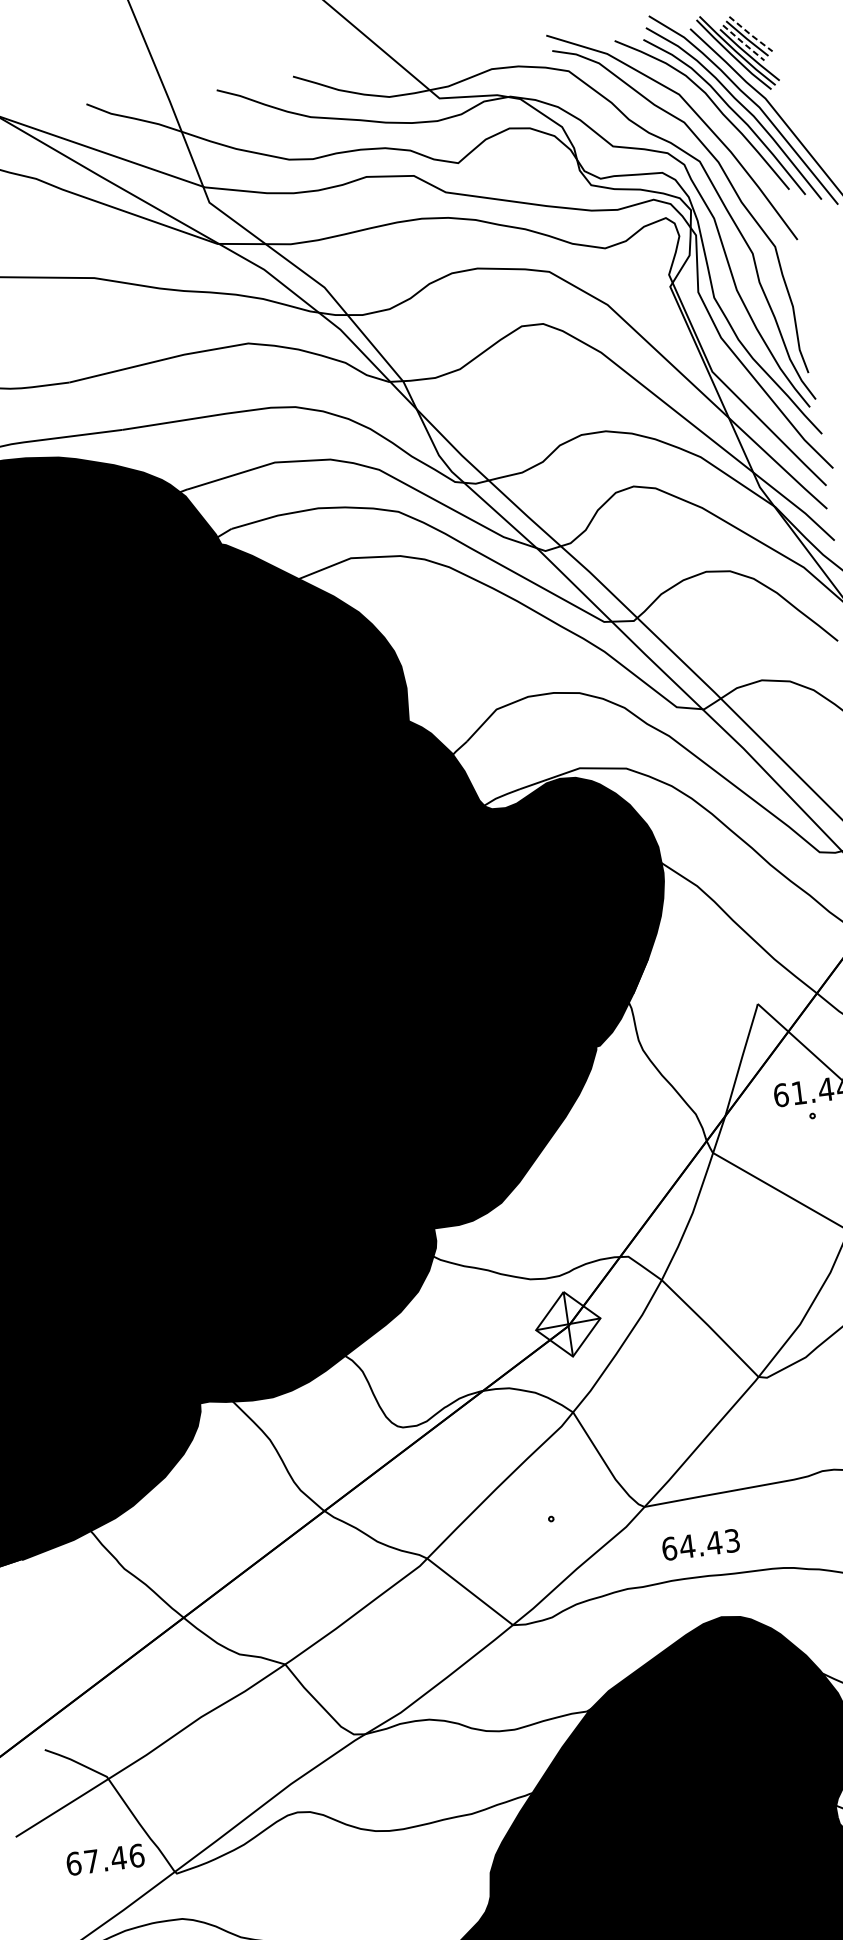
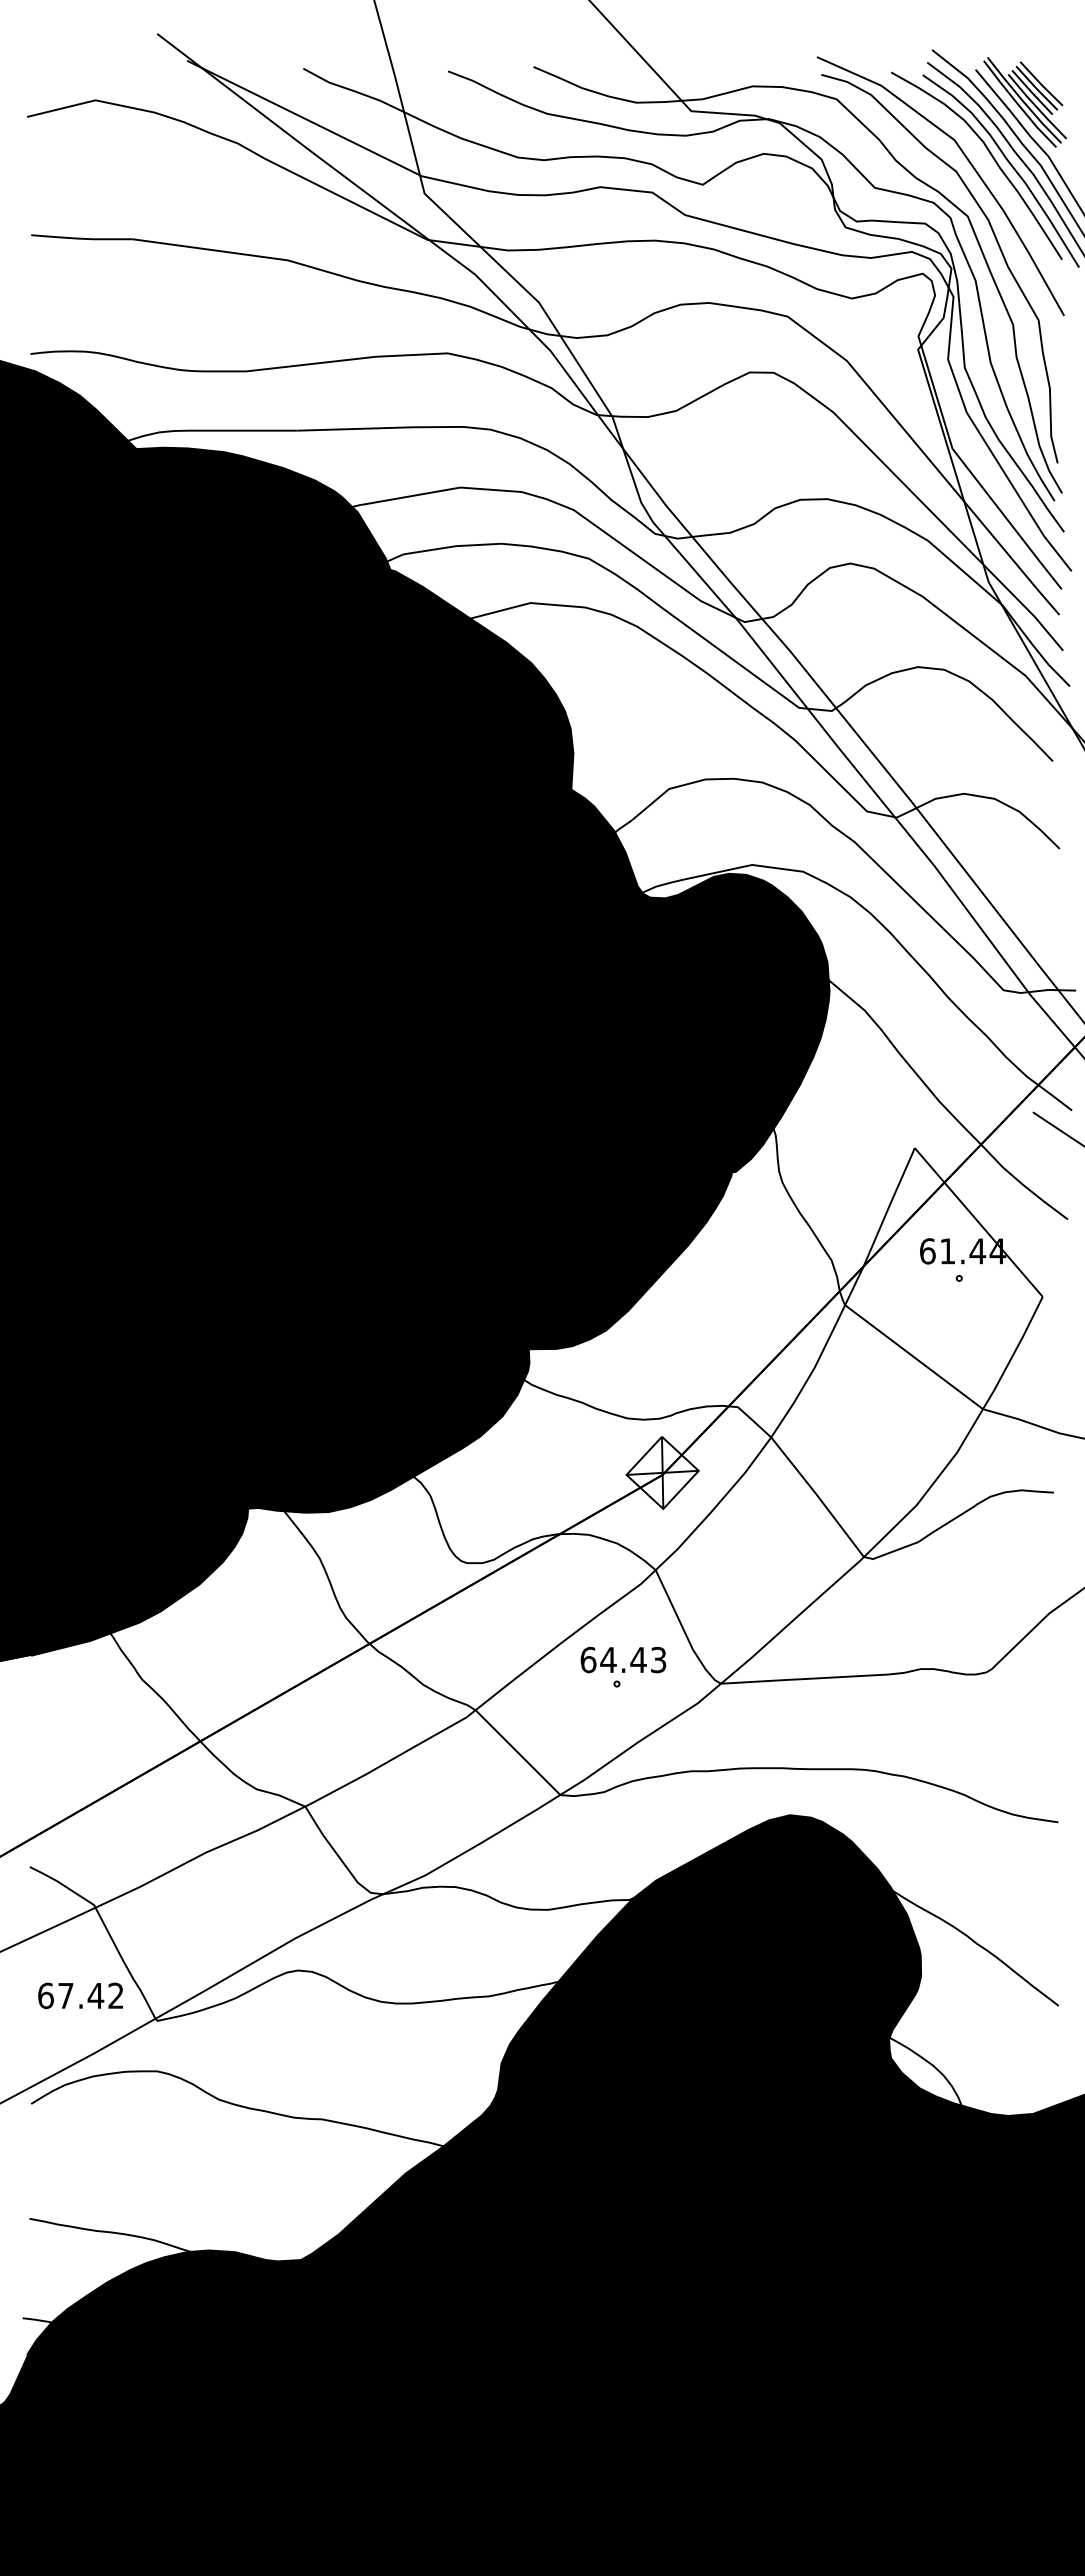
line: (751, 35) -> (1041, 85), dashed -> solid
line: (742, 43) -> (1031, 92), dashed -> solid
text: (700, 1544) -> (623, 1659), moved
text: (137, 1855) -> (116, 1995), 67.46 -> 67.42

